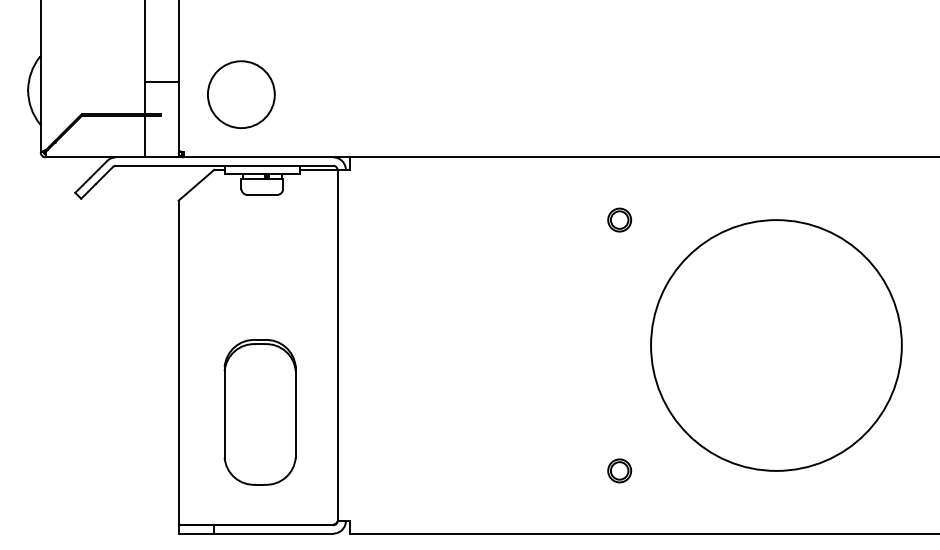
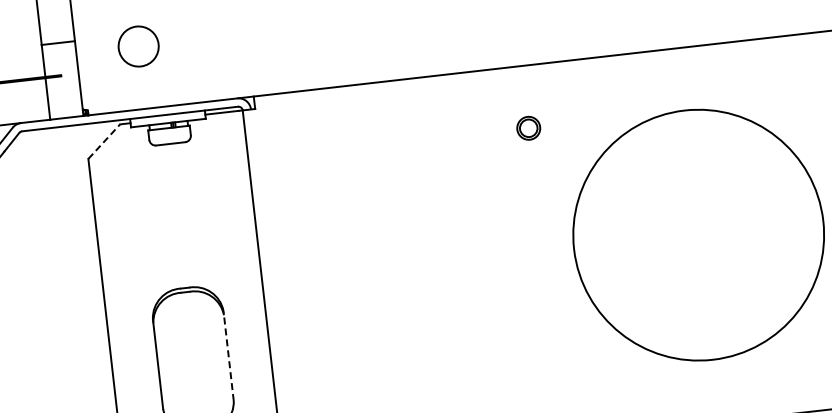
circle: (240, 94) -> (137, 46), size x0.6
line: (196, 184) -> (104, 140), solid -> dashed
line: (295, 411) -> (228, 355), solid -> dashed
part: (619, 470) -> (556, 377), removed

